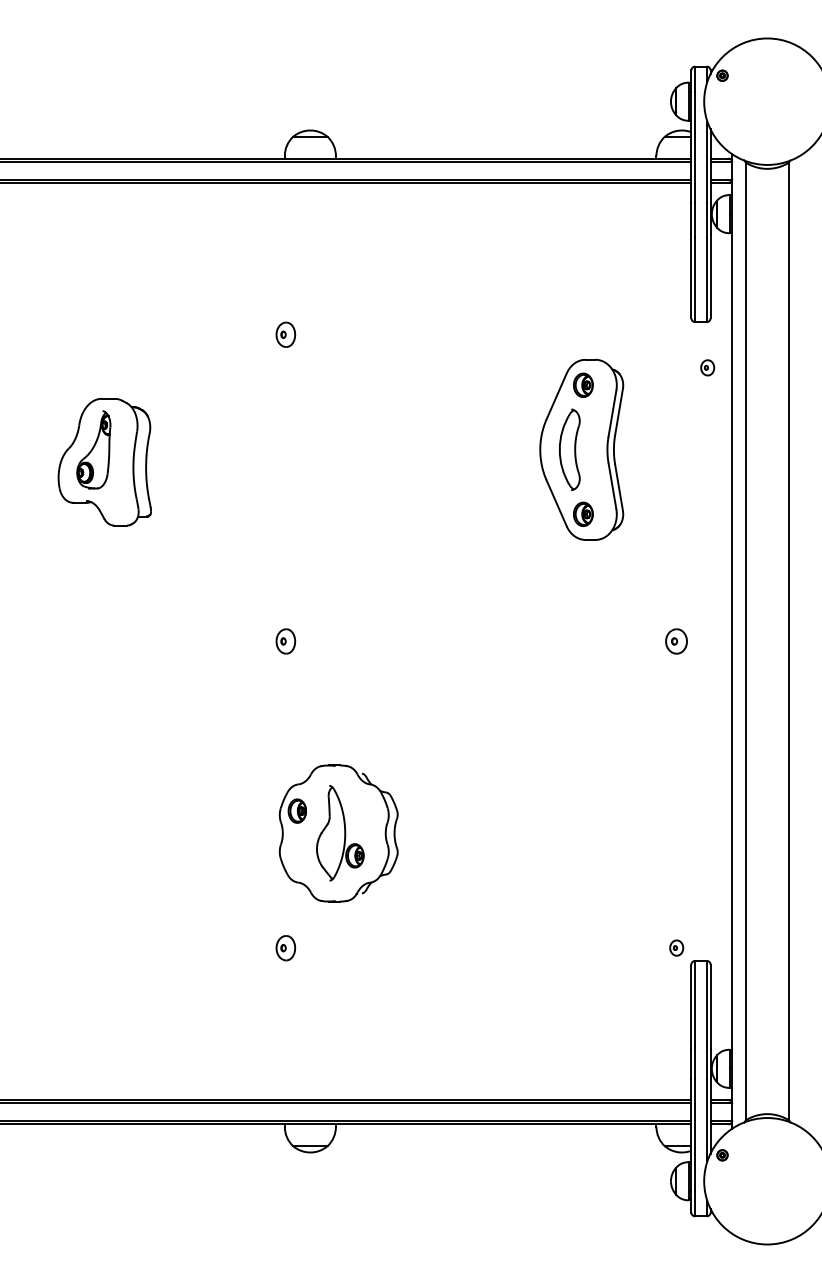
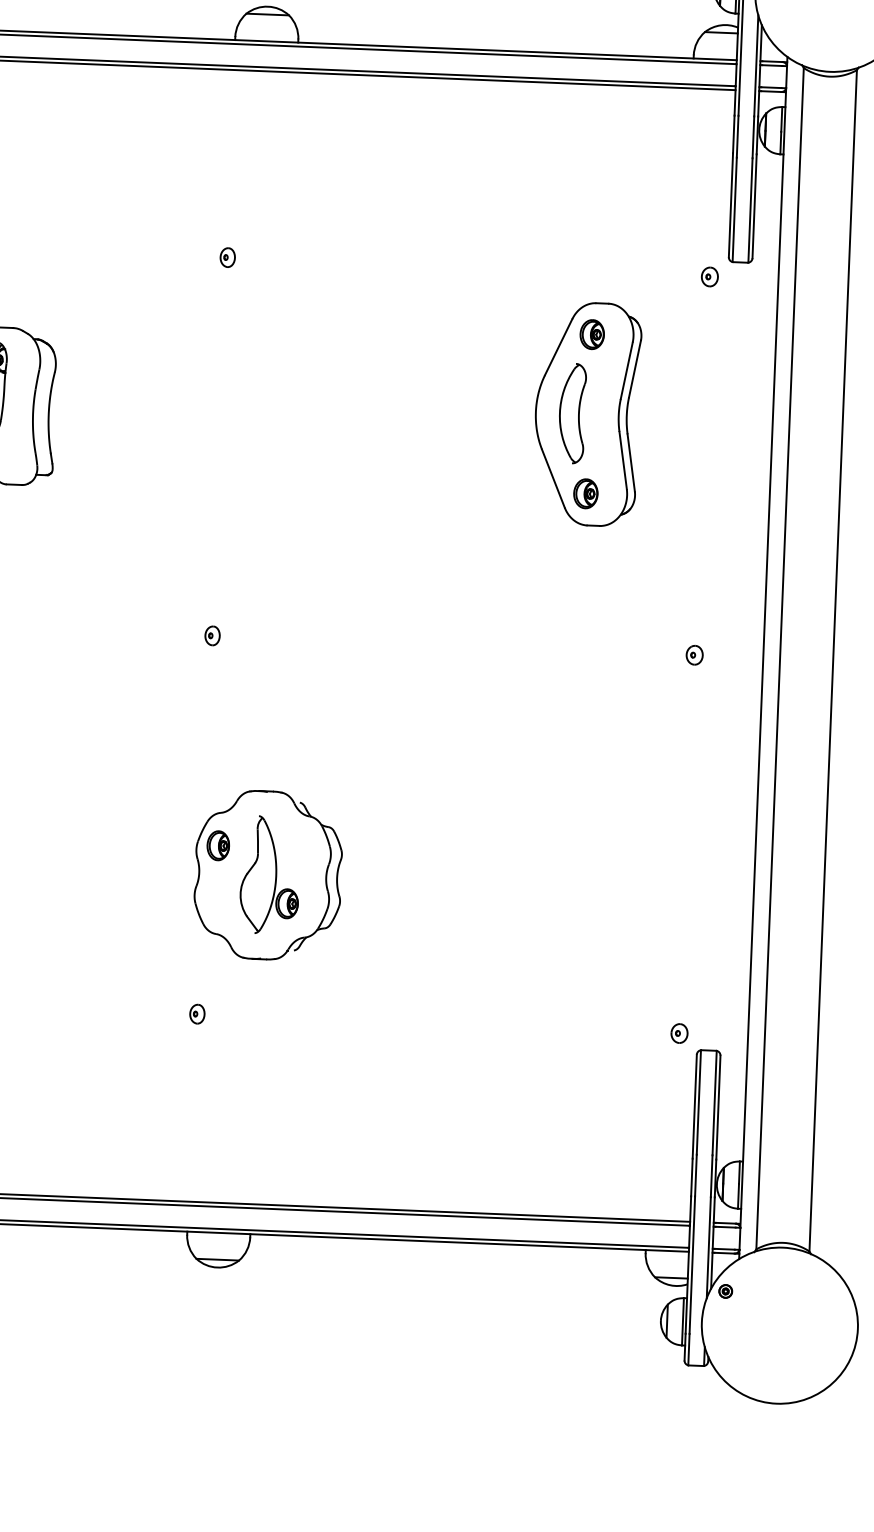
part: (285, 334) -> (227, 257), size x0.62
part: (707, 367) -> (709, 276), moved
part: (285, 641) -> (212, 635), size x0.62
part: (676, 641) -> (694, 655), size x0.62
part: (285, 947) -> (196, 1013), size x0.62

